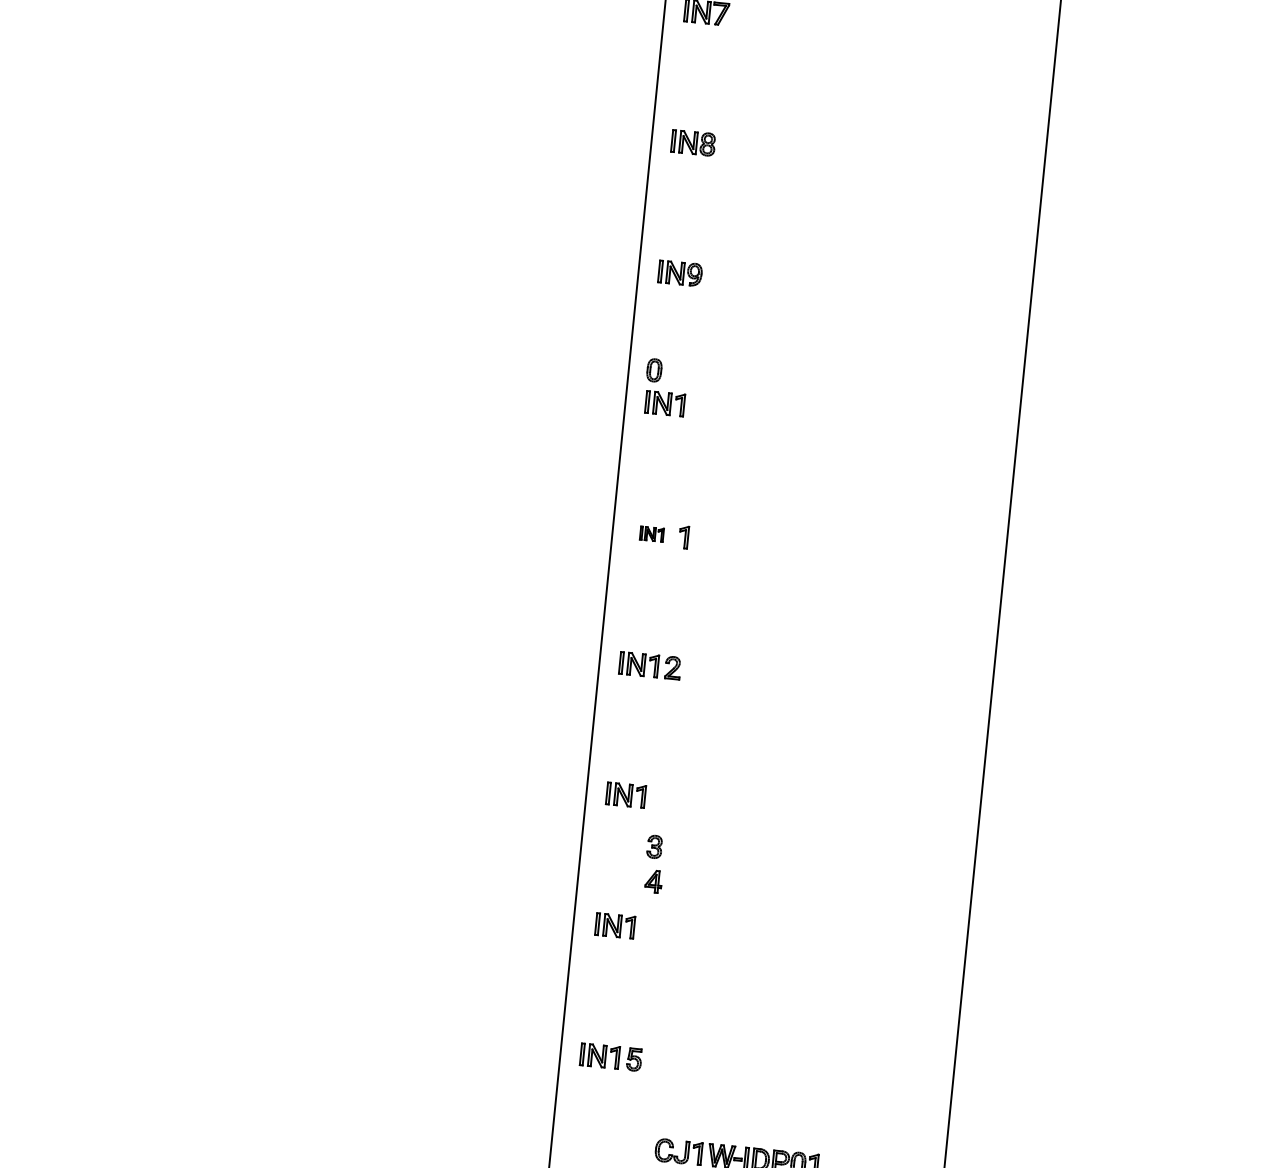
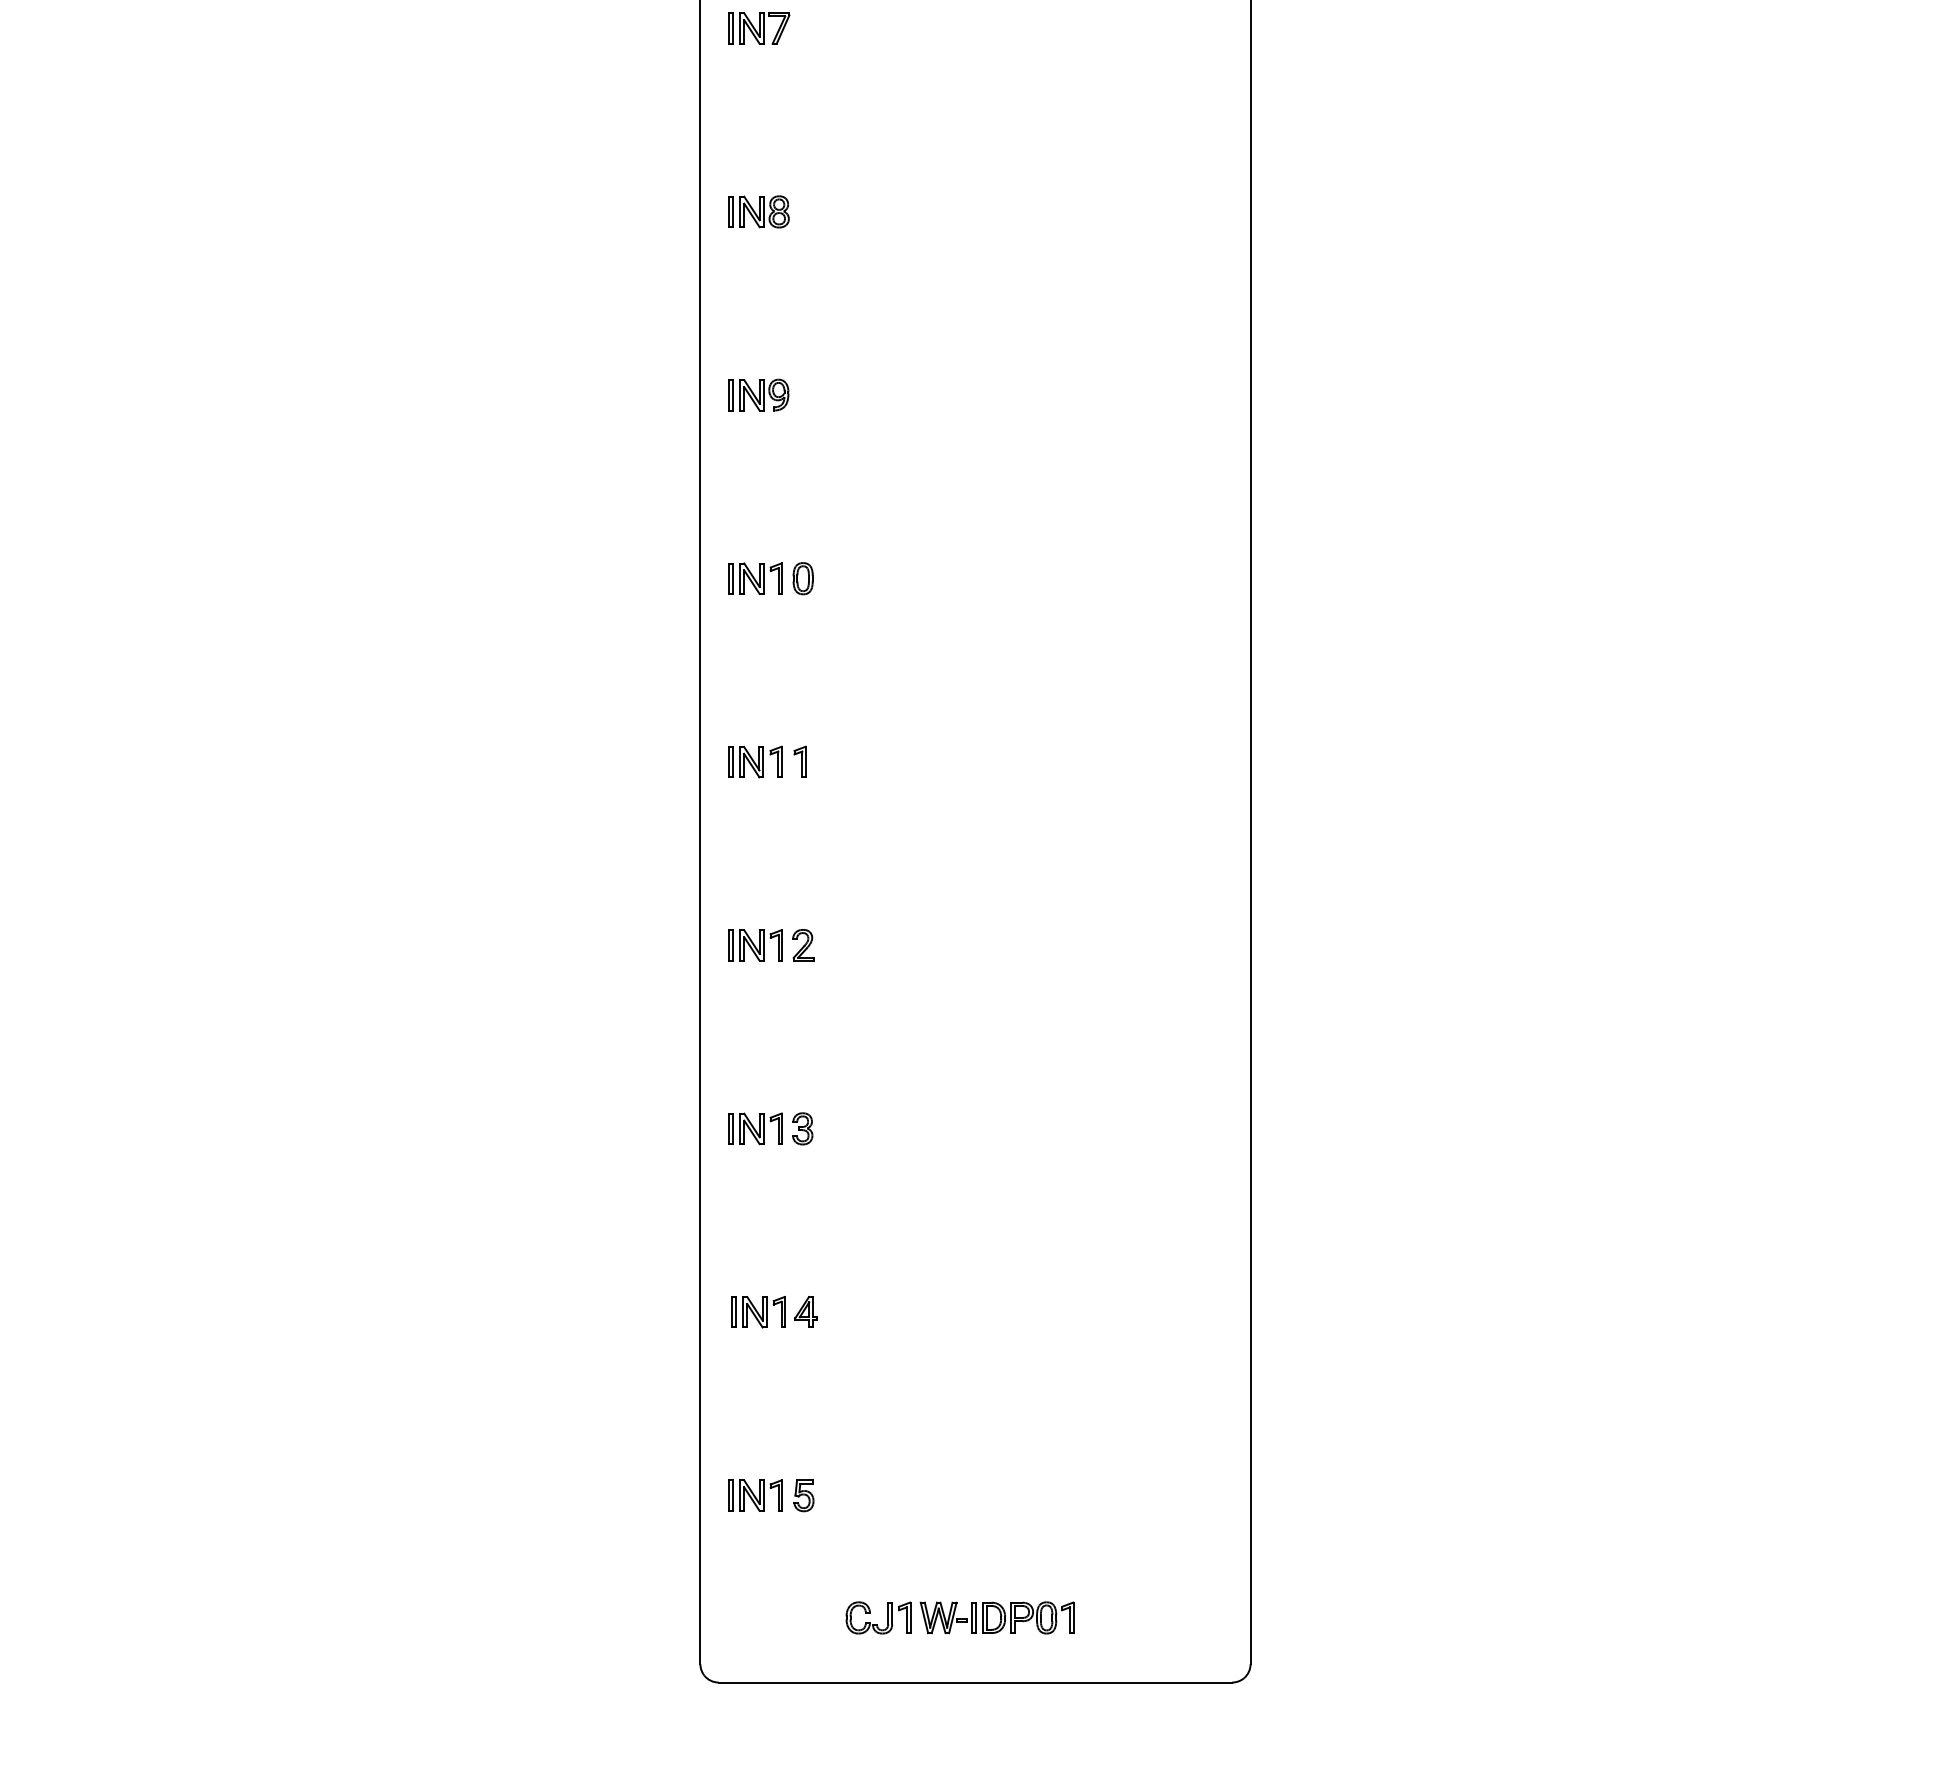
part: (653, 370) -> (802, 578), moved
part: (651, 533) -> (755, 761), size x1.67
part: (654, 846) -> (802, 1128), moved
part: (653, 881) -> (805, 1311), moved

